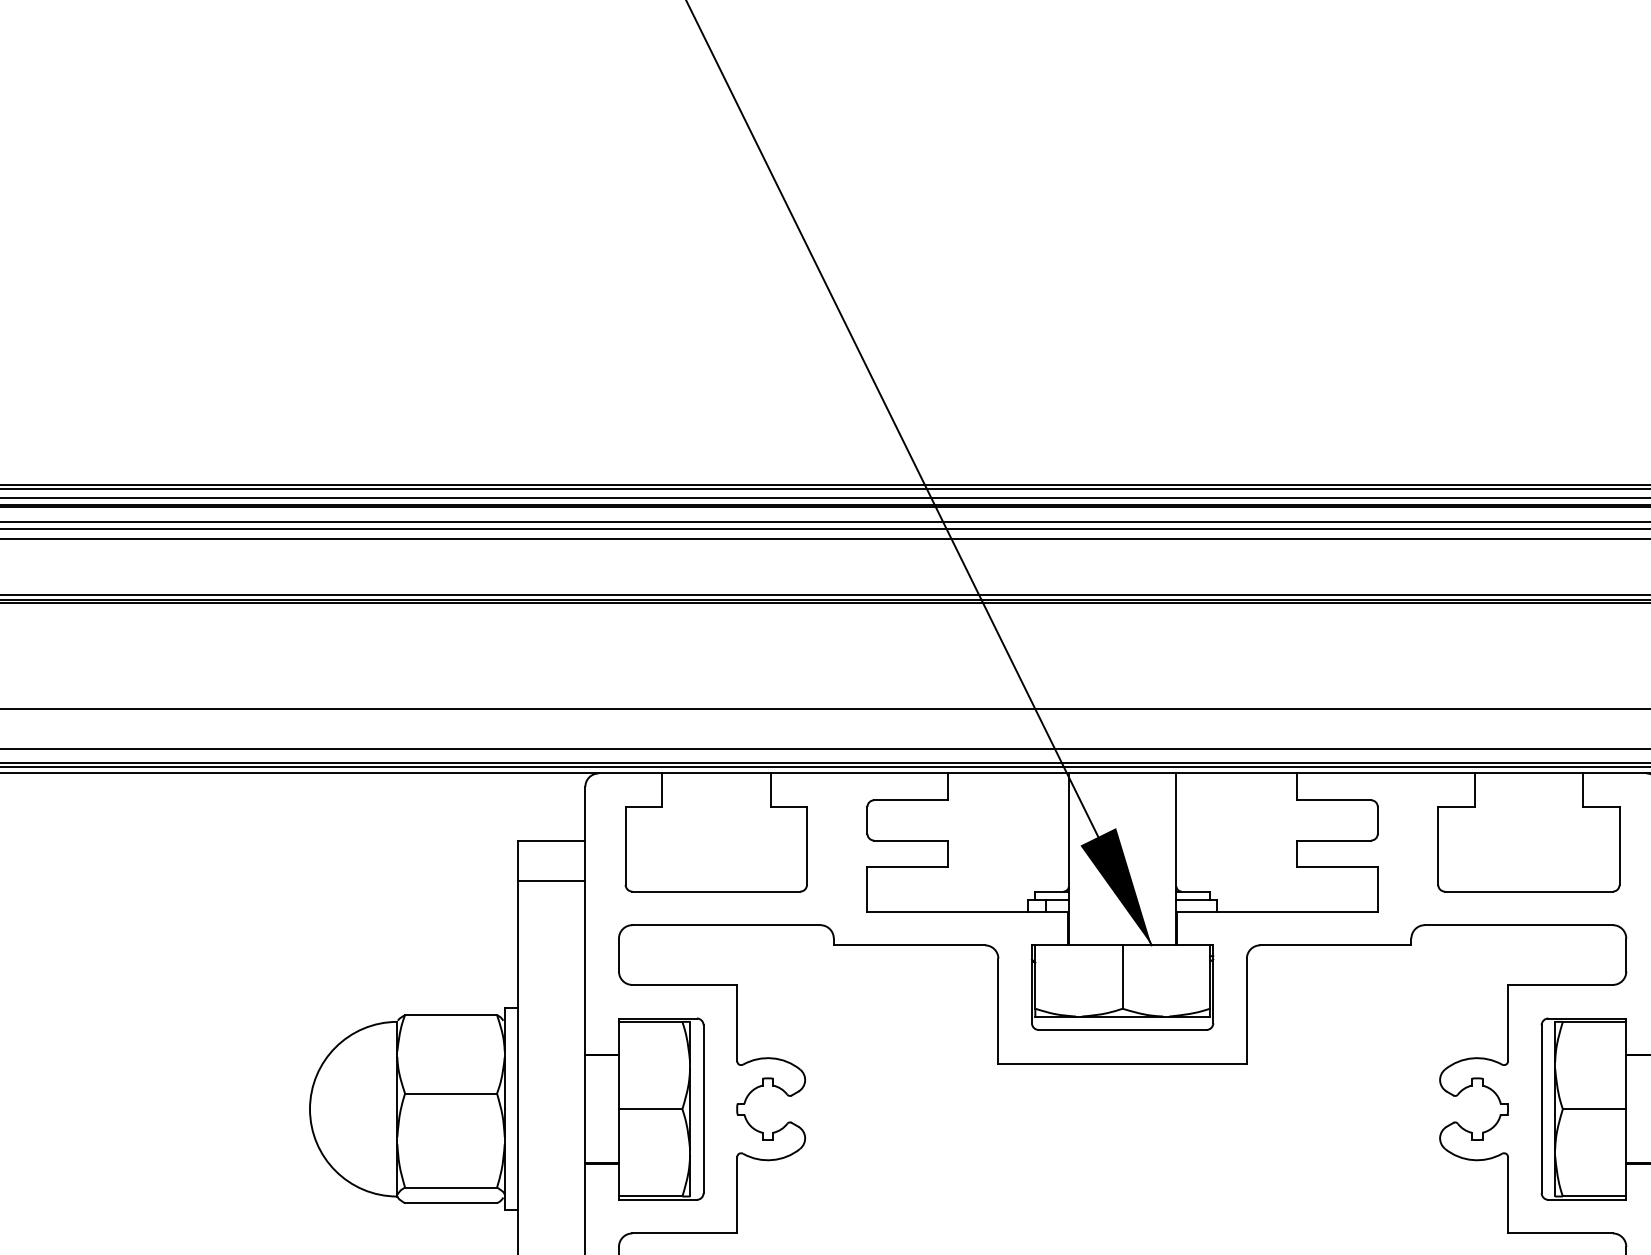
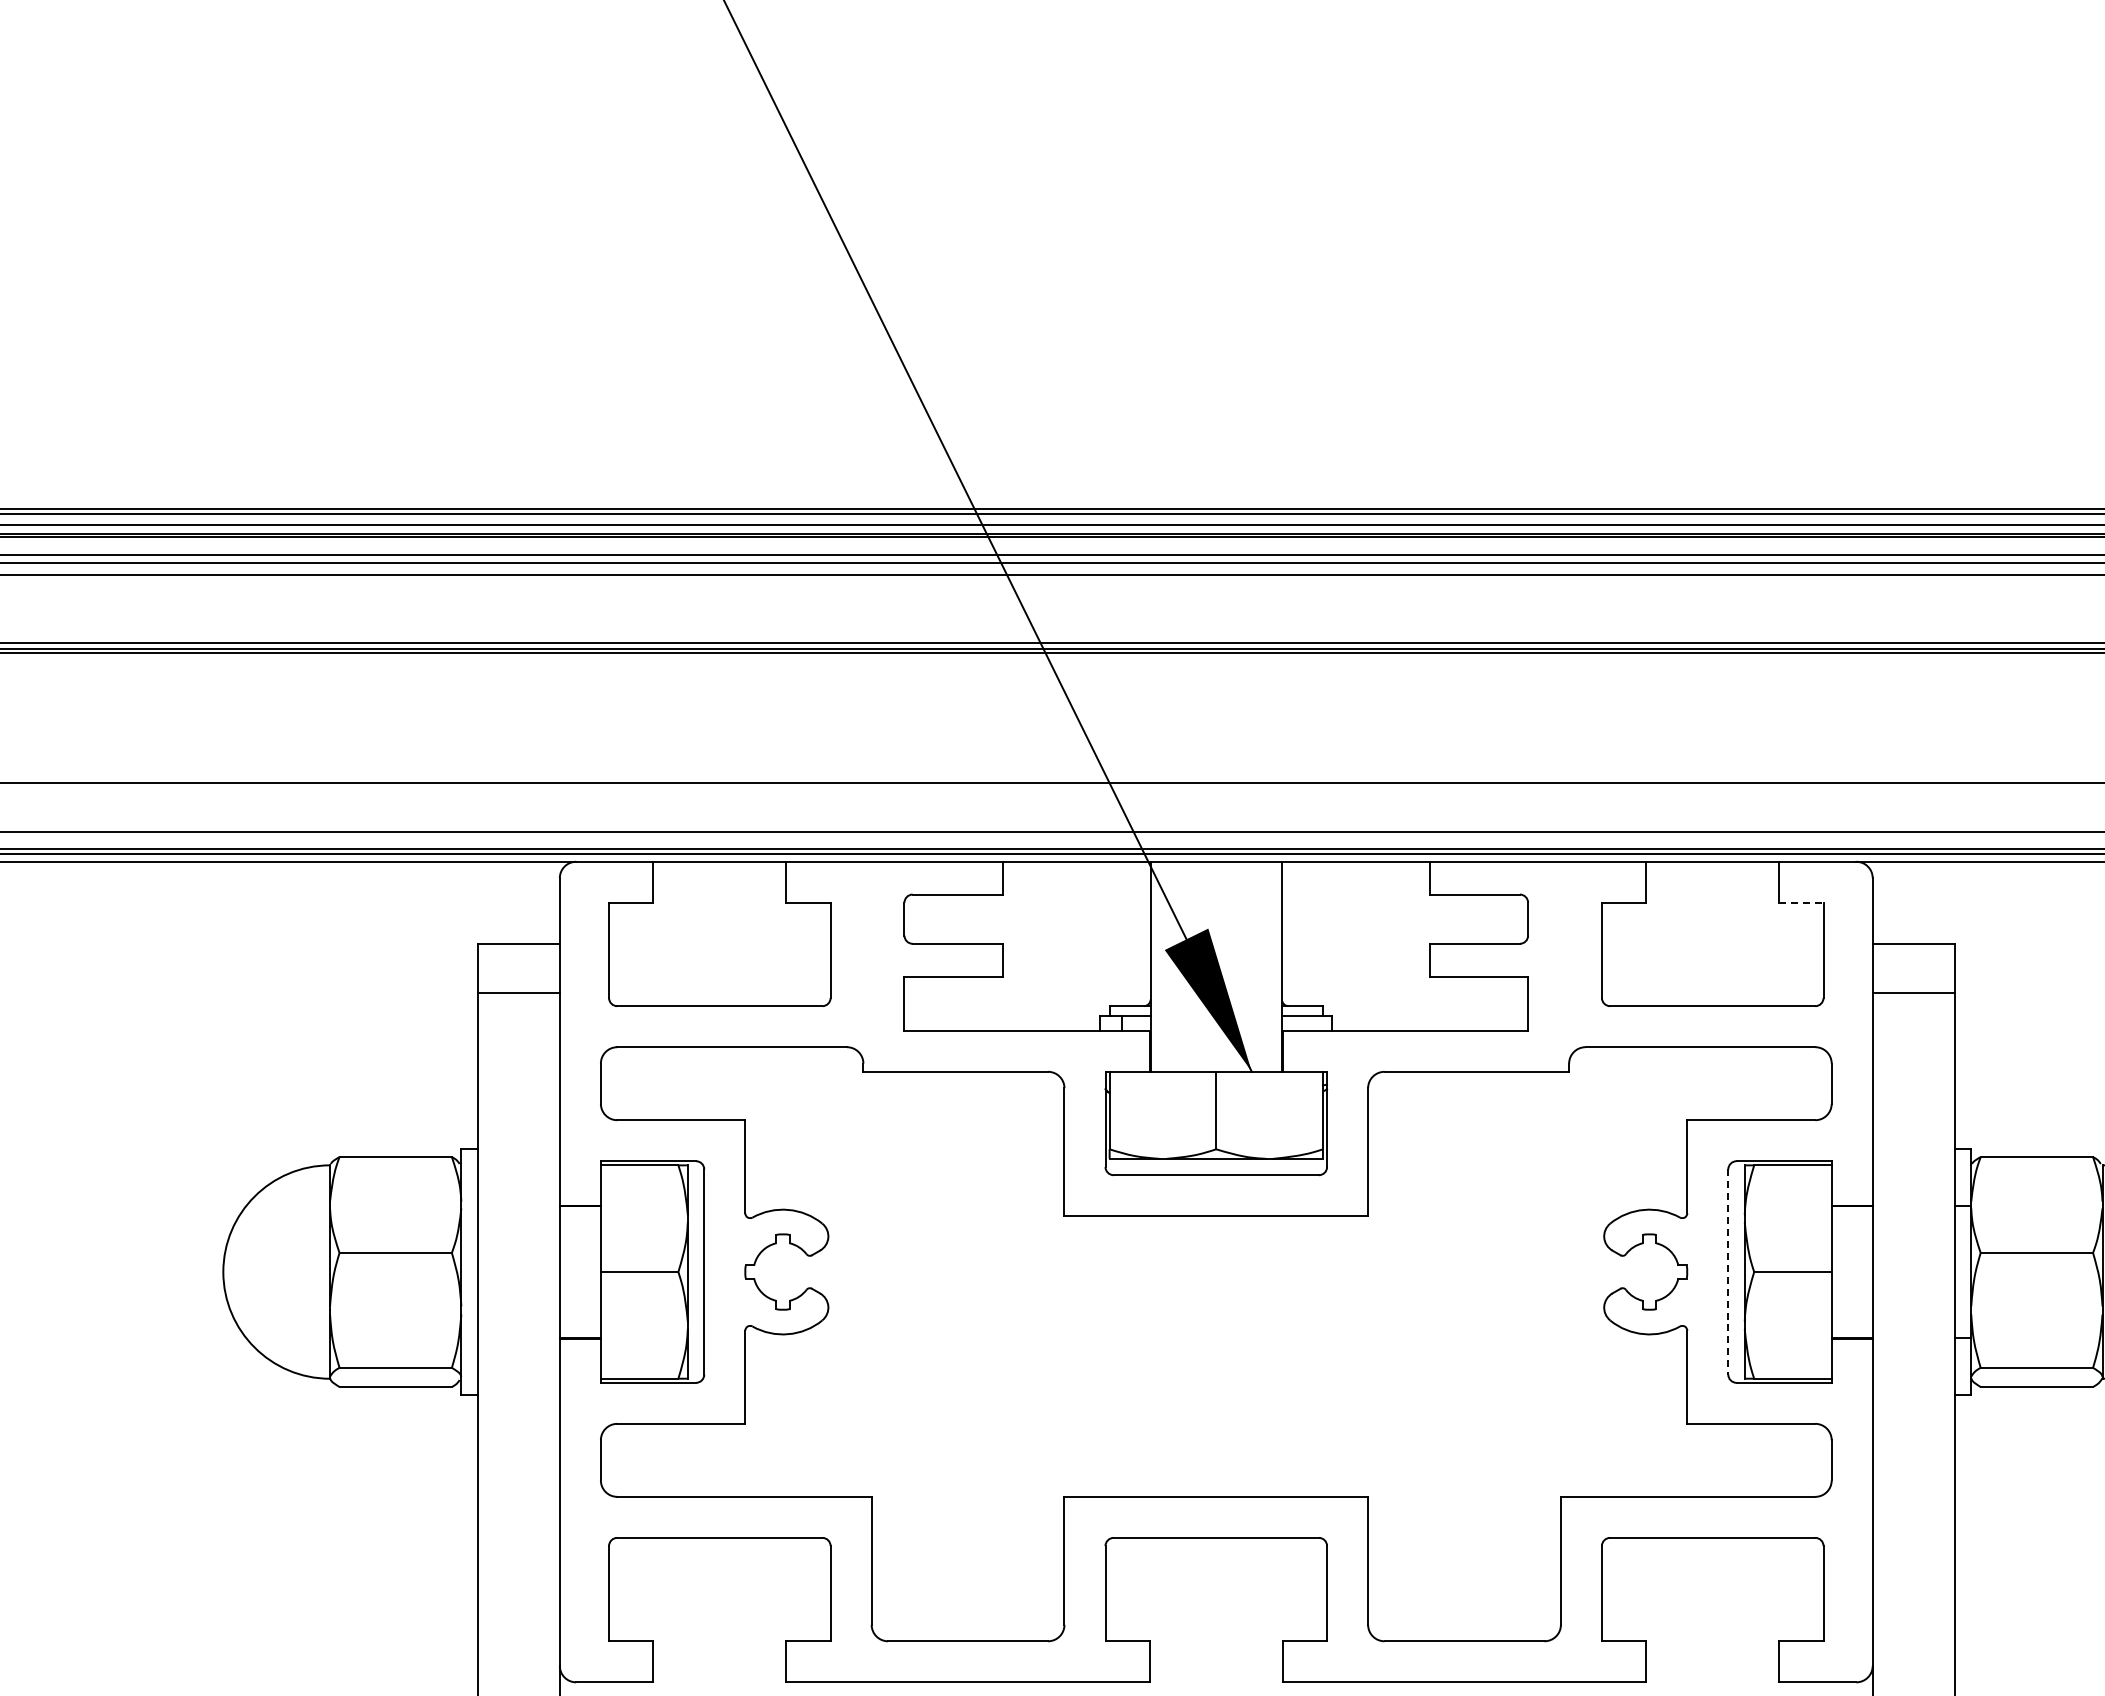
line: (1601, 806) -> (1801, 902), solid -> dashed
line: (1541, 1109) -> (1728, 1272), solid -> dashed

